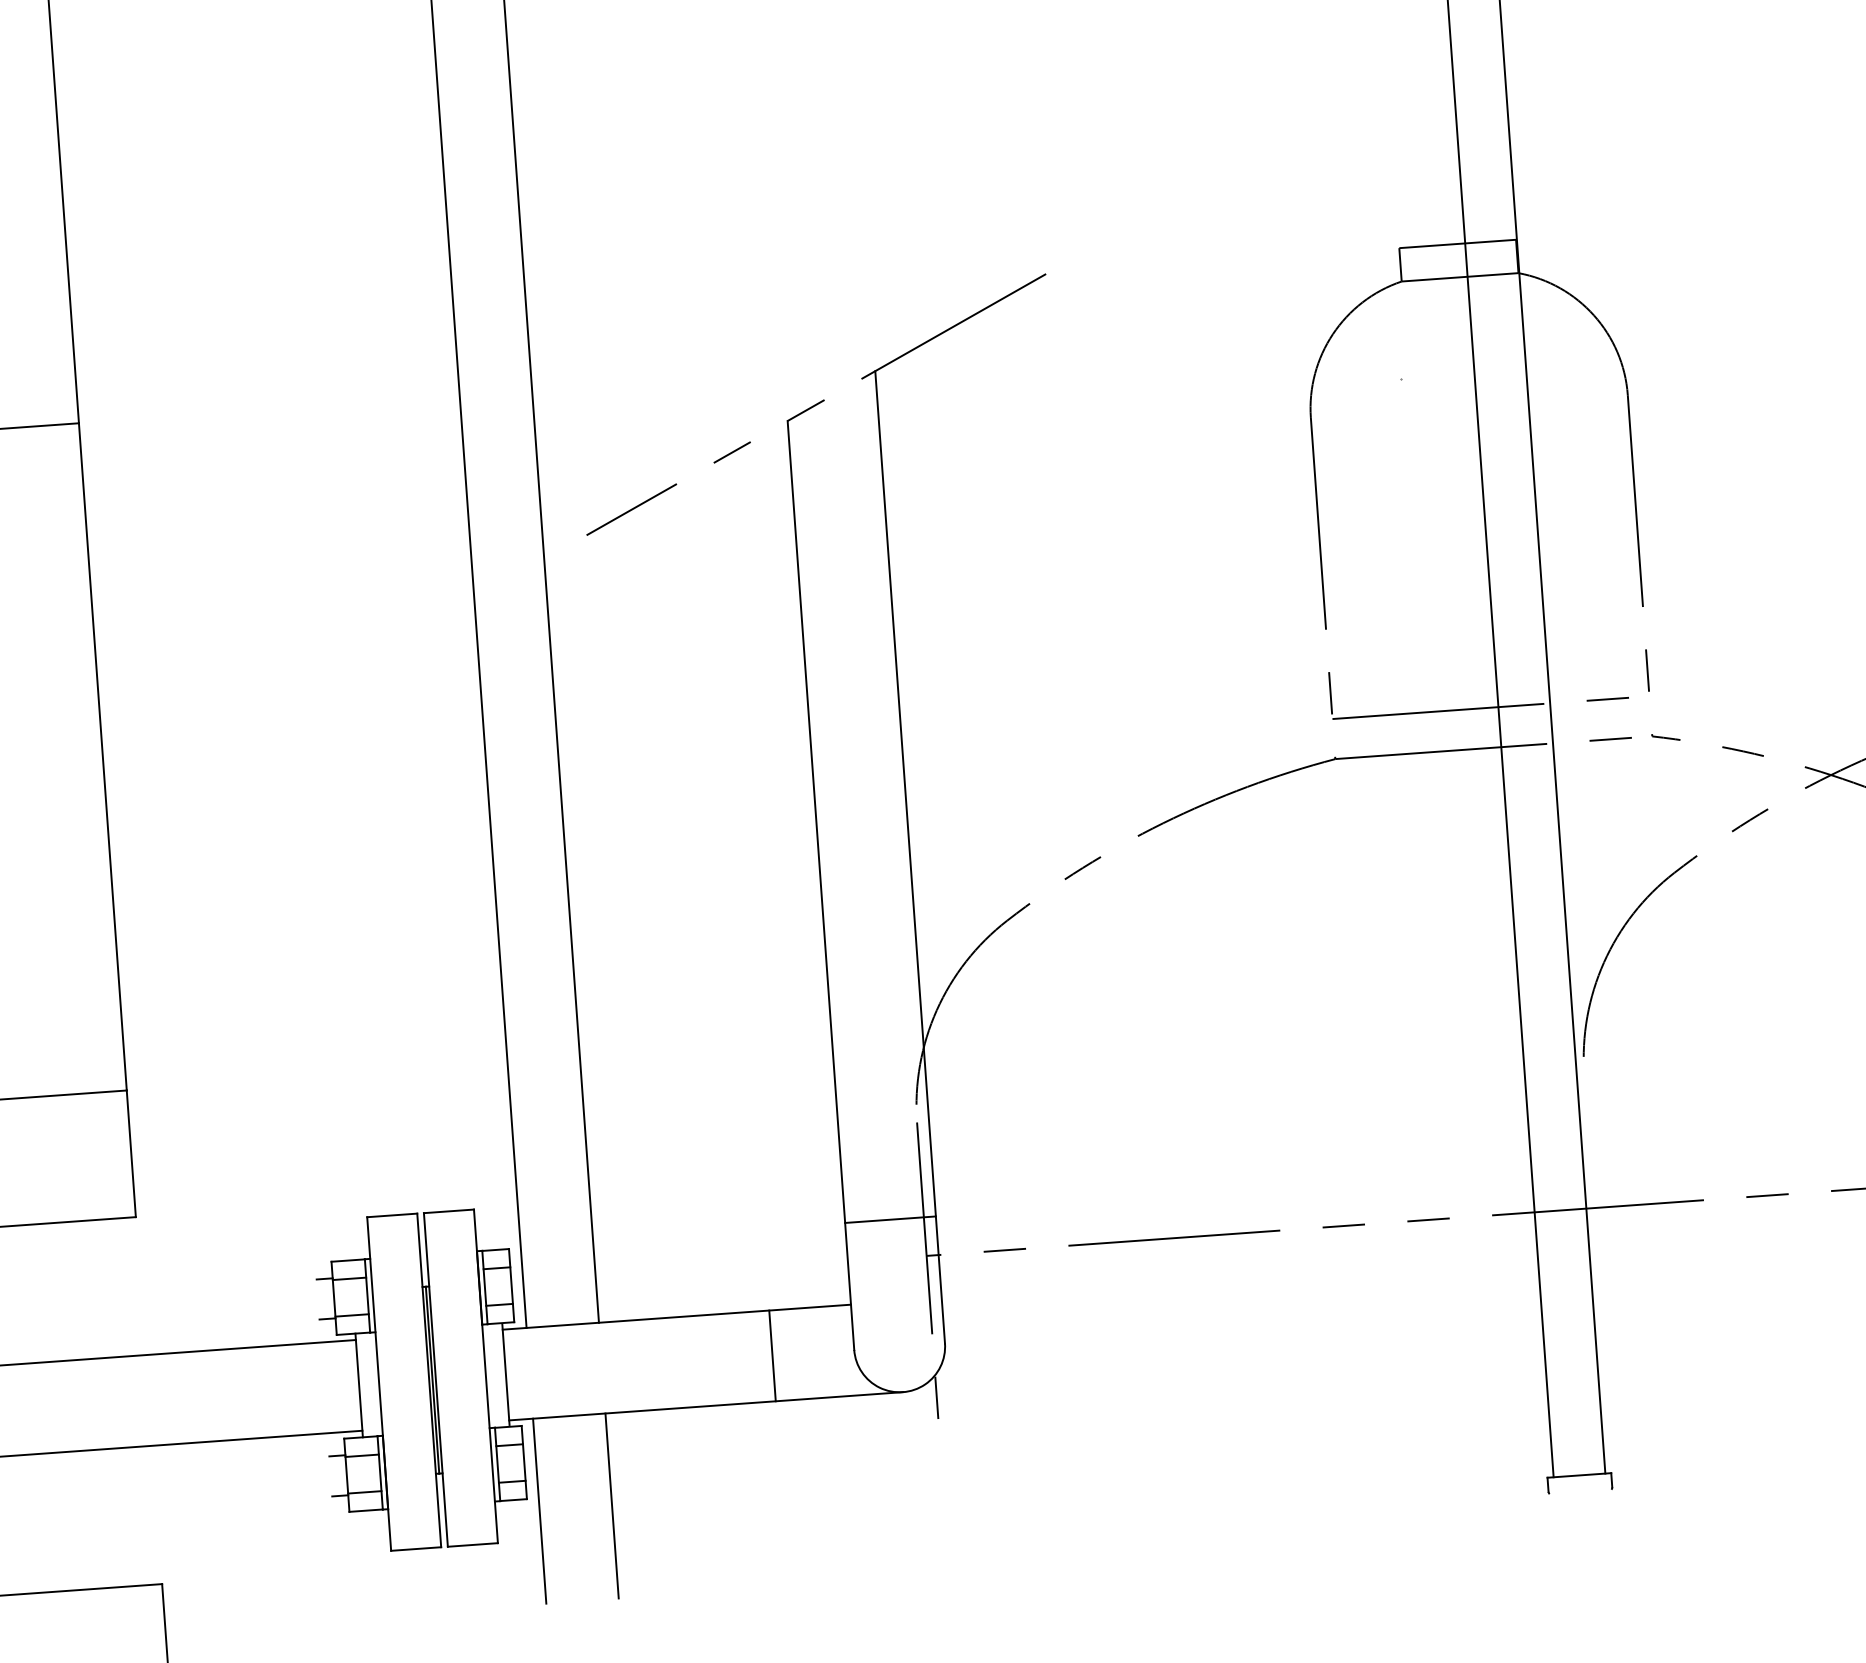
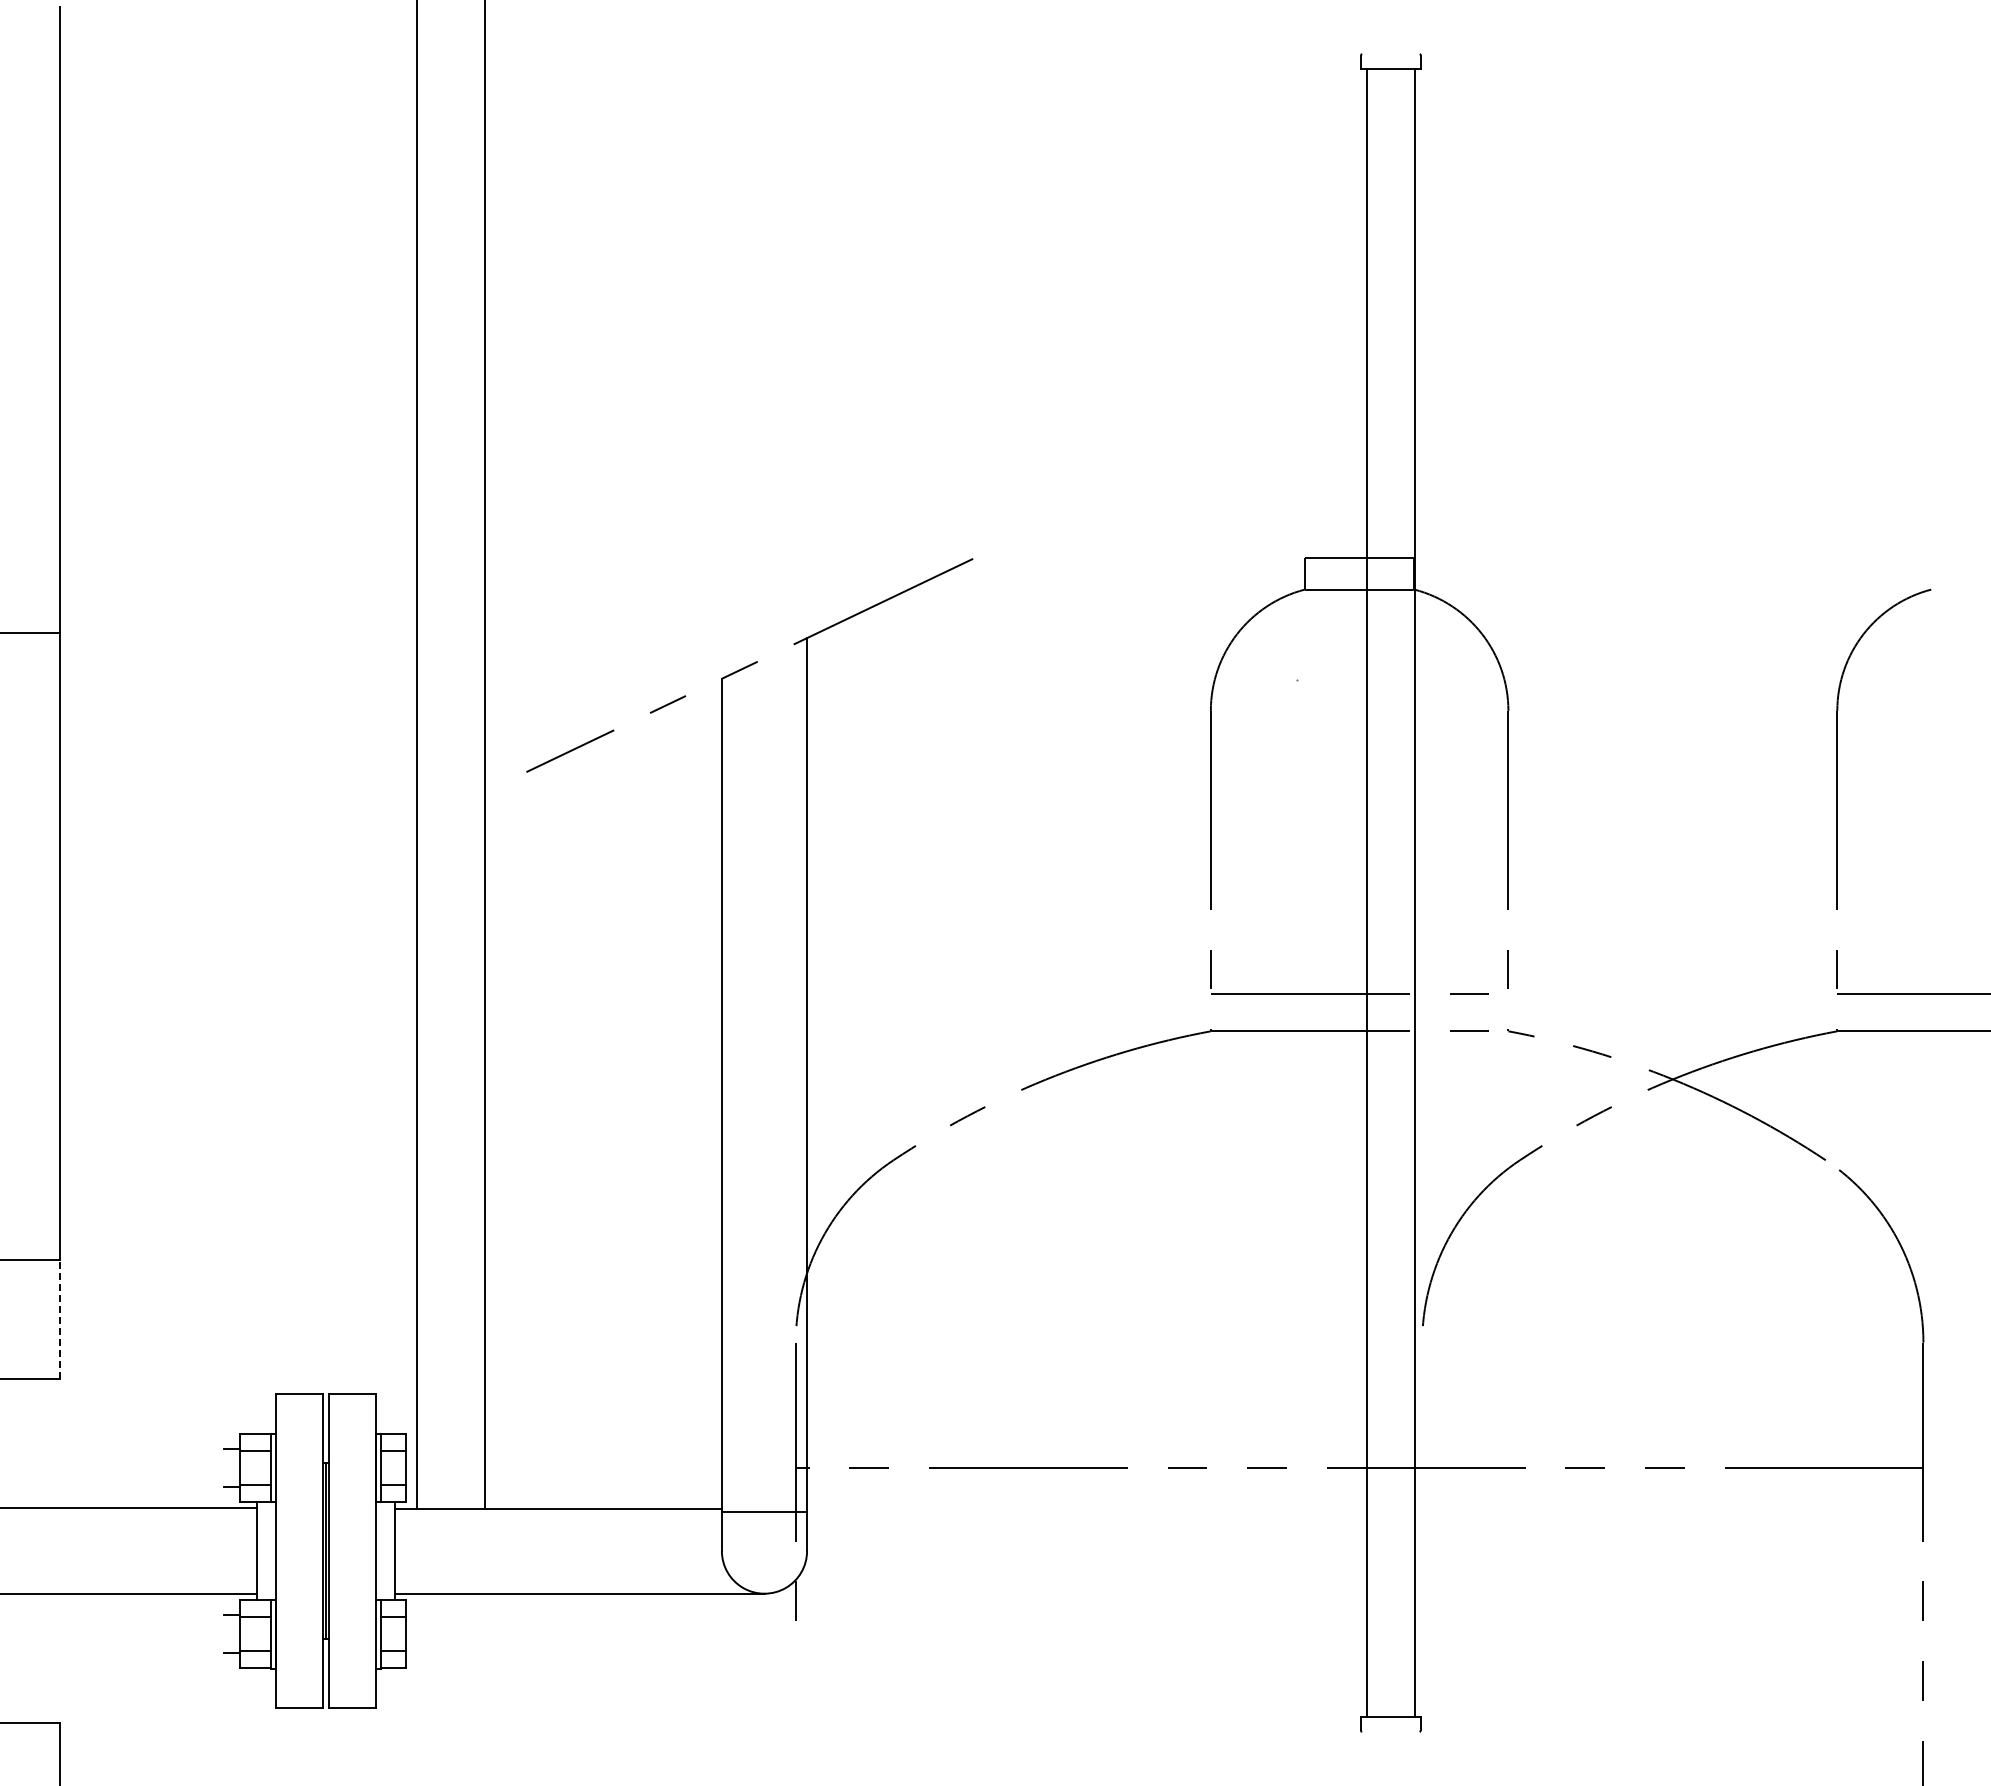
line: (131, 1152) -> (59, 1318), solid -> dashed
line: (890, 1219) -> (764, 1511), moved
line: (772, 1355) -> (645, 1550), removed
line: (612, 1505) -> (485, 1680), removed
line: (539, 1511) -> (417, 1680), removed

